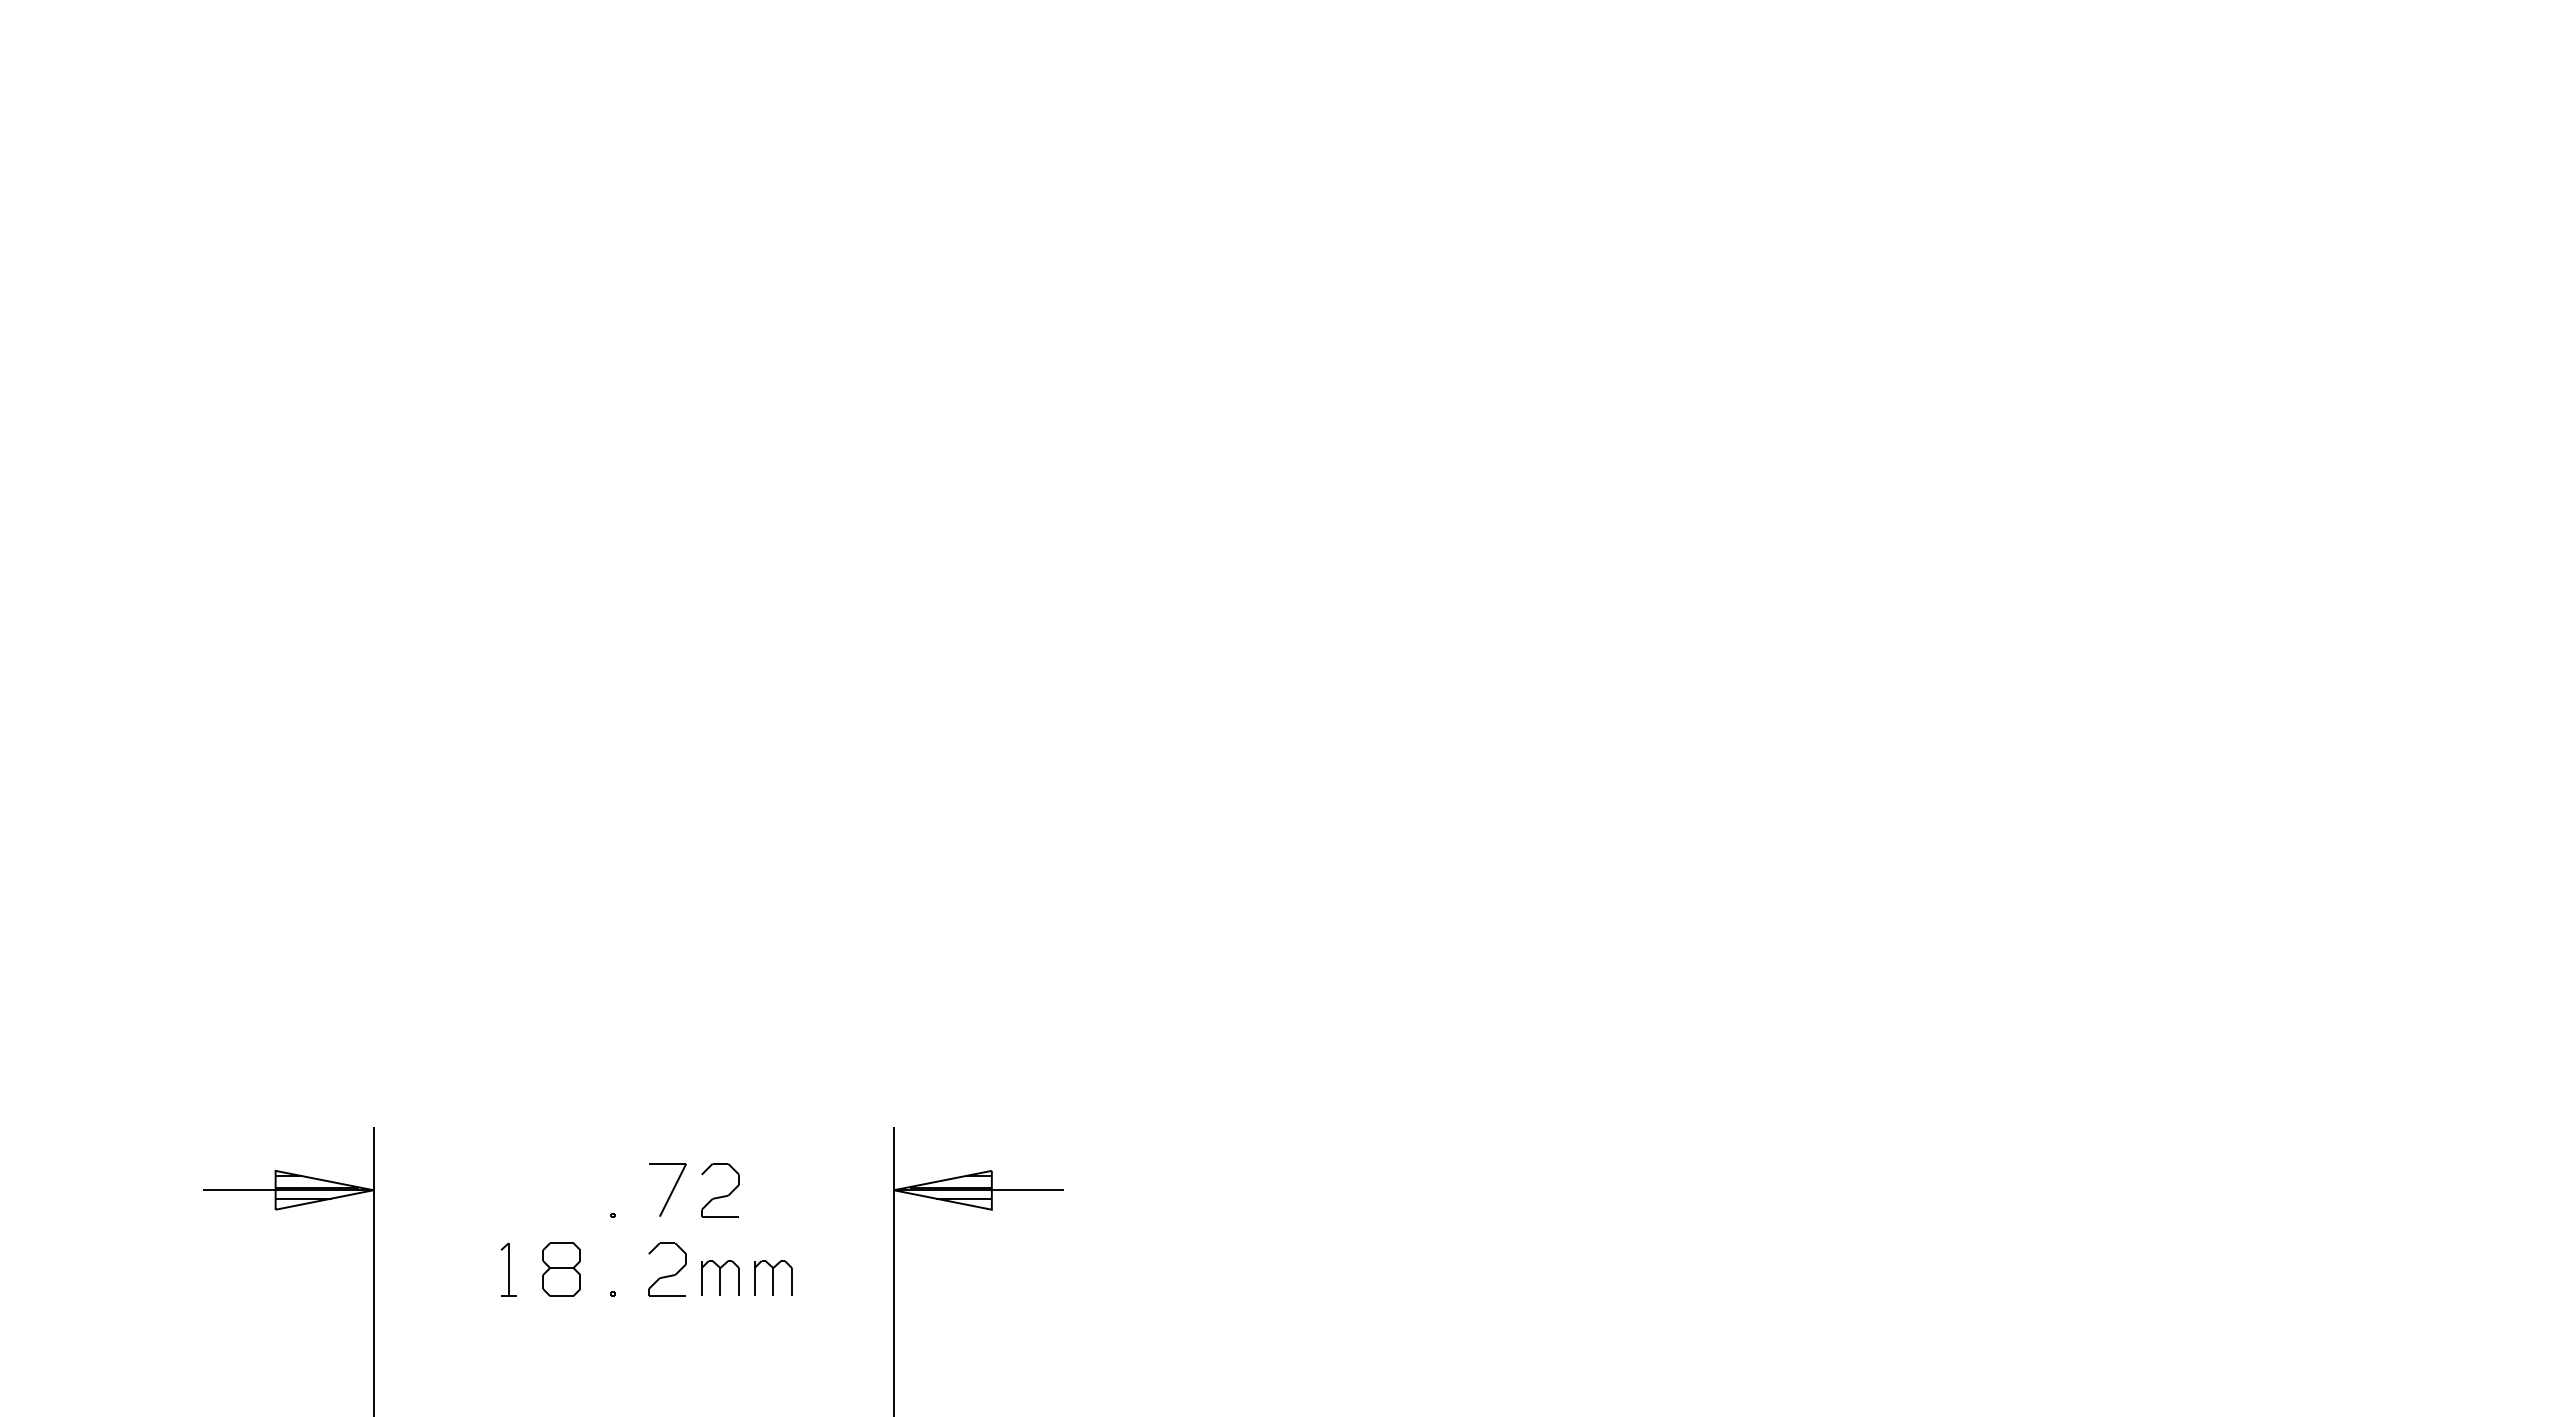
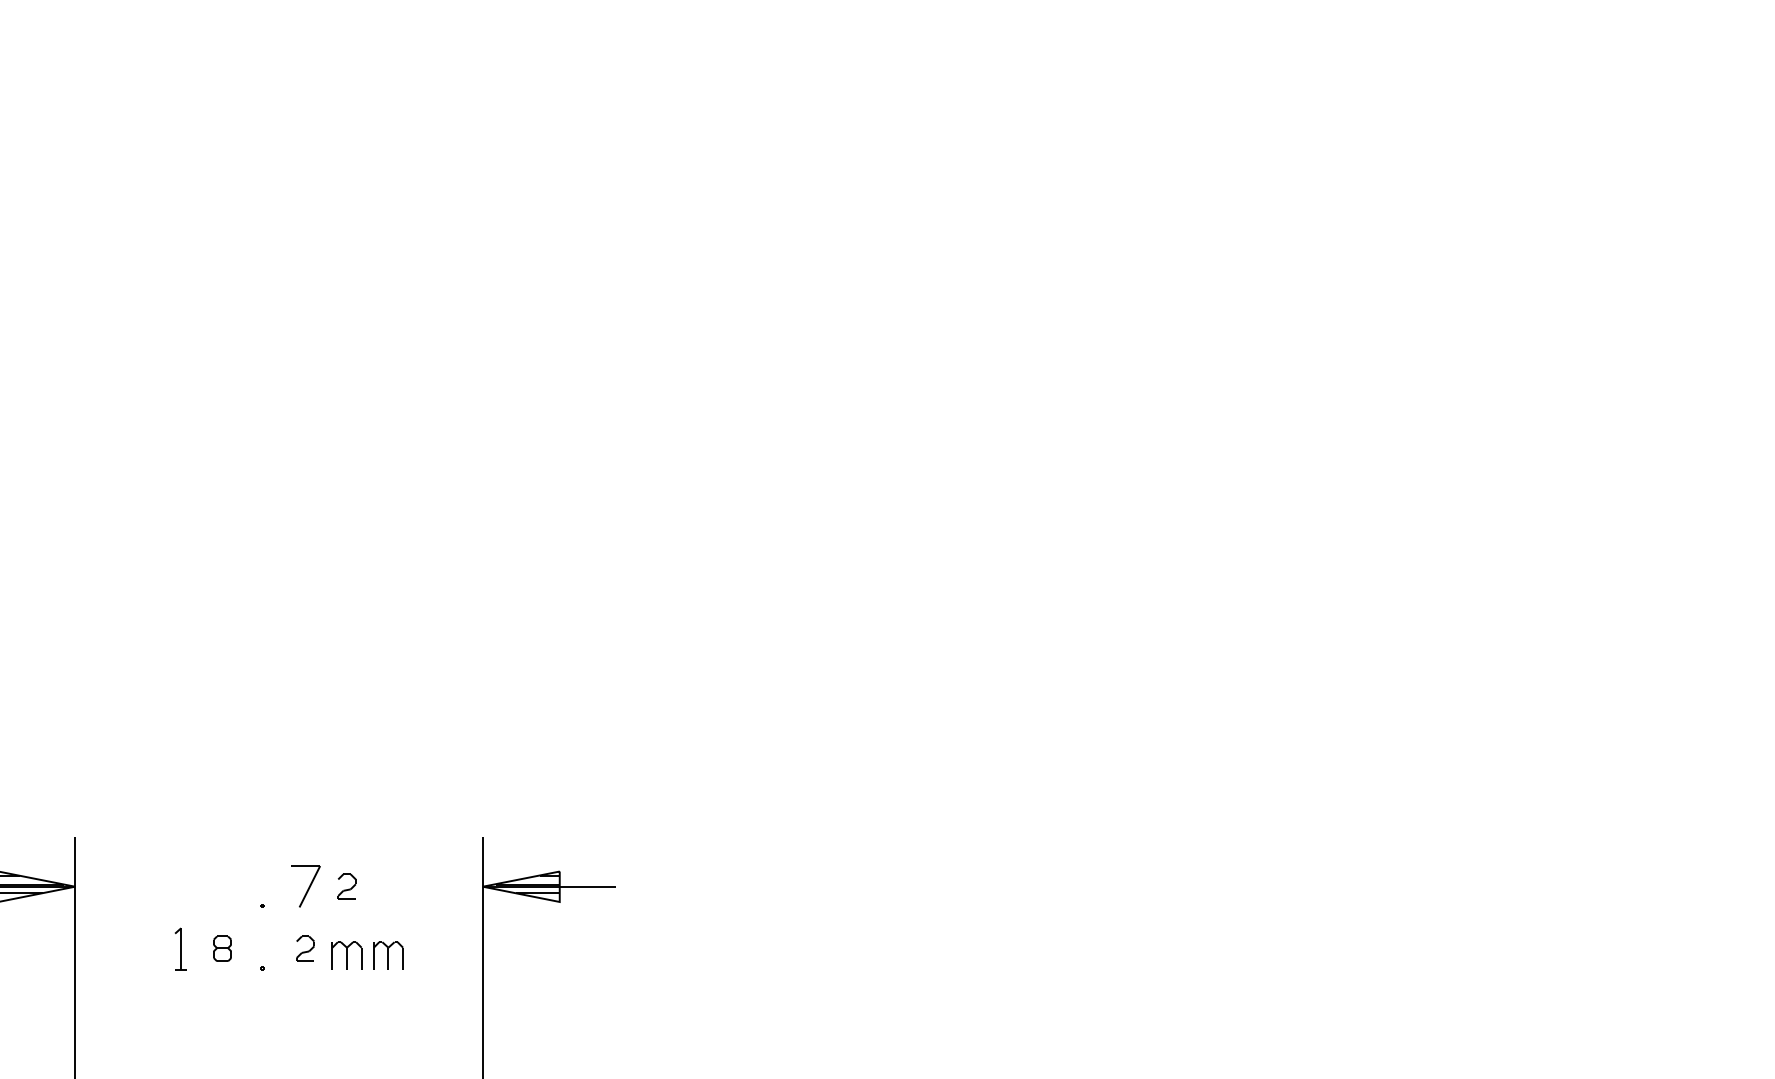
part: (720, 1190) -> (347, 886), size x0.6
part: (561, 1269) -> (222, 948), size x0.6
part: (667, 1269) -> (305, 948), size x0.6

